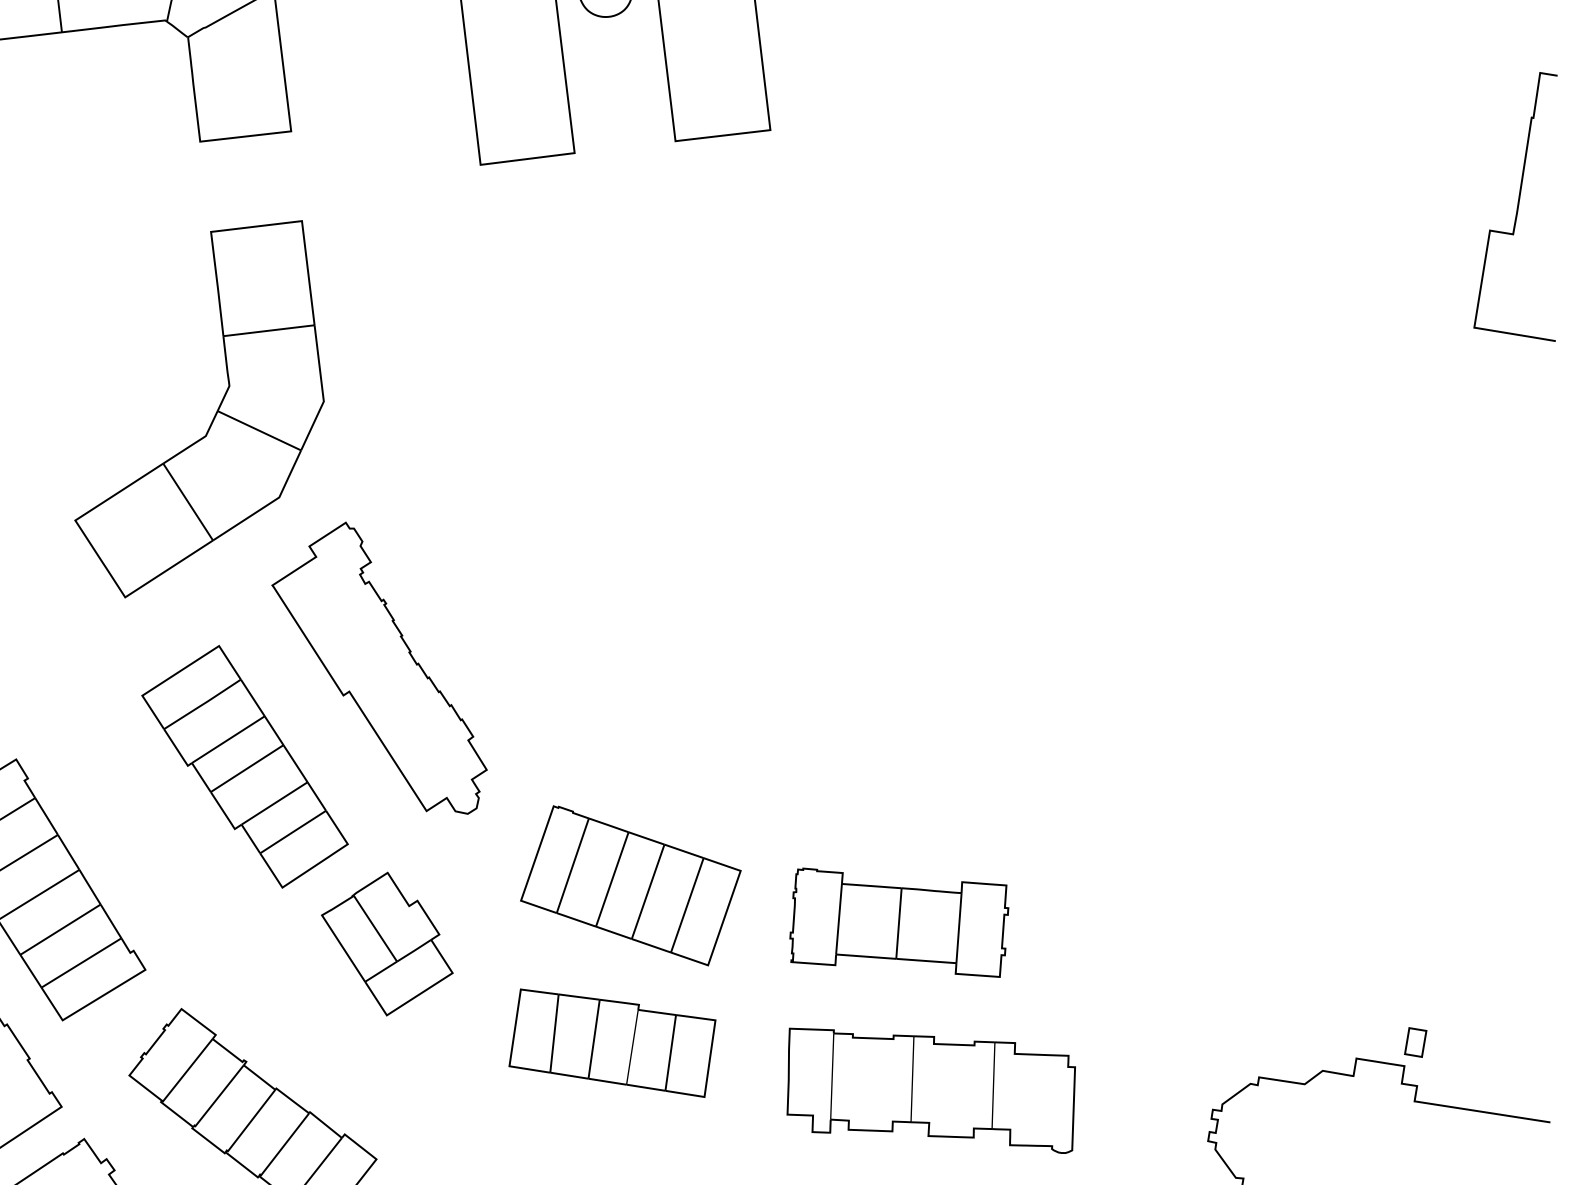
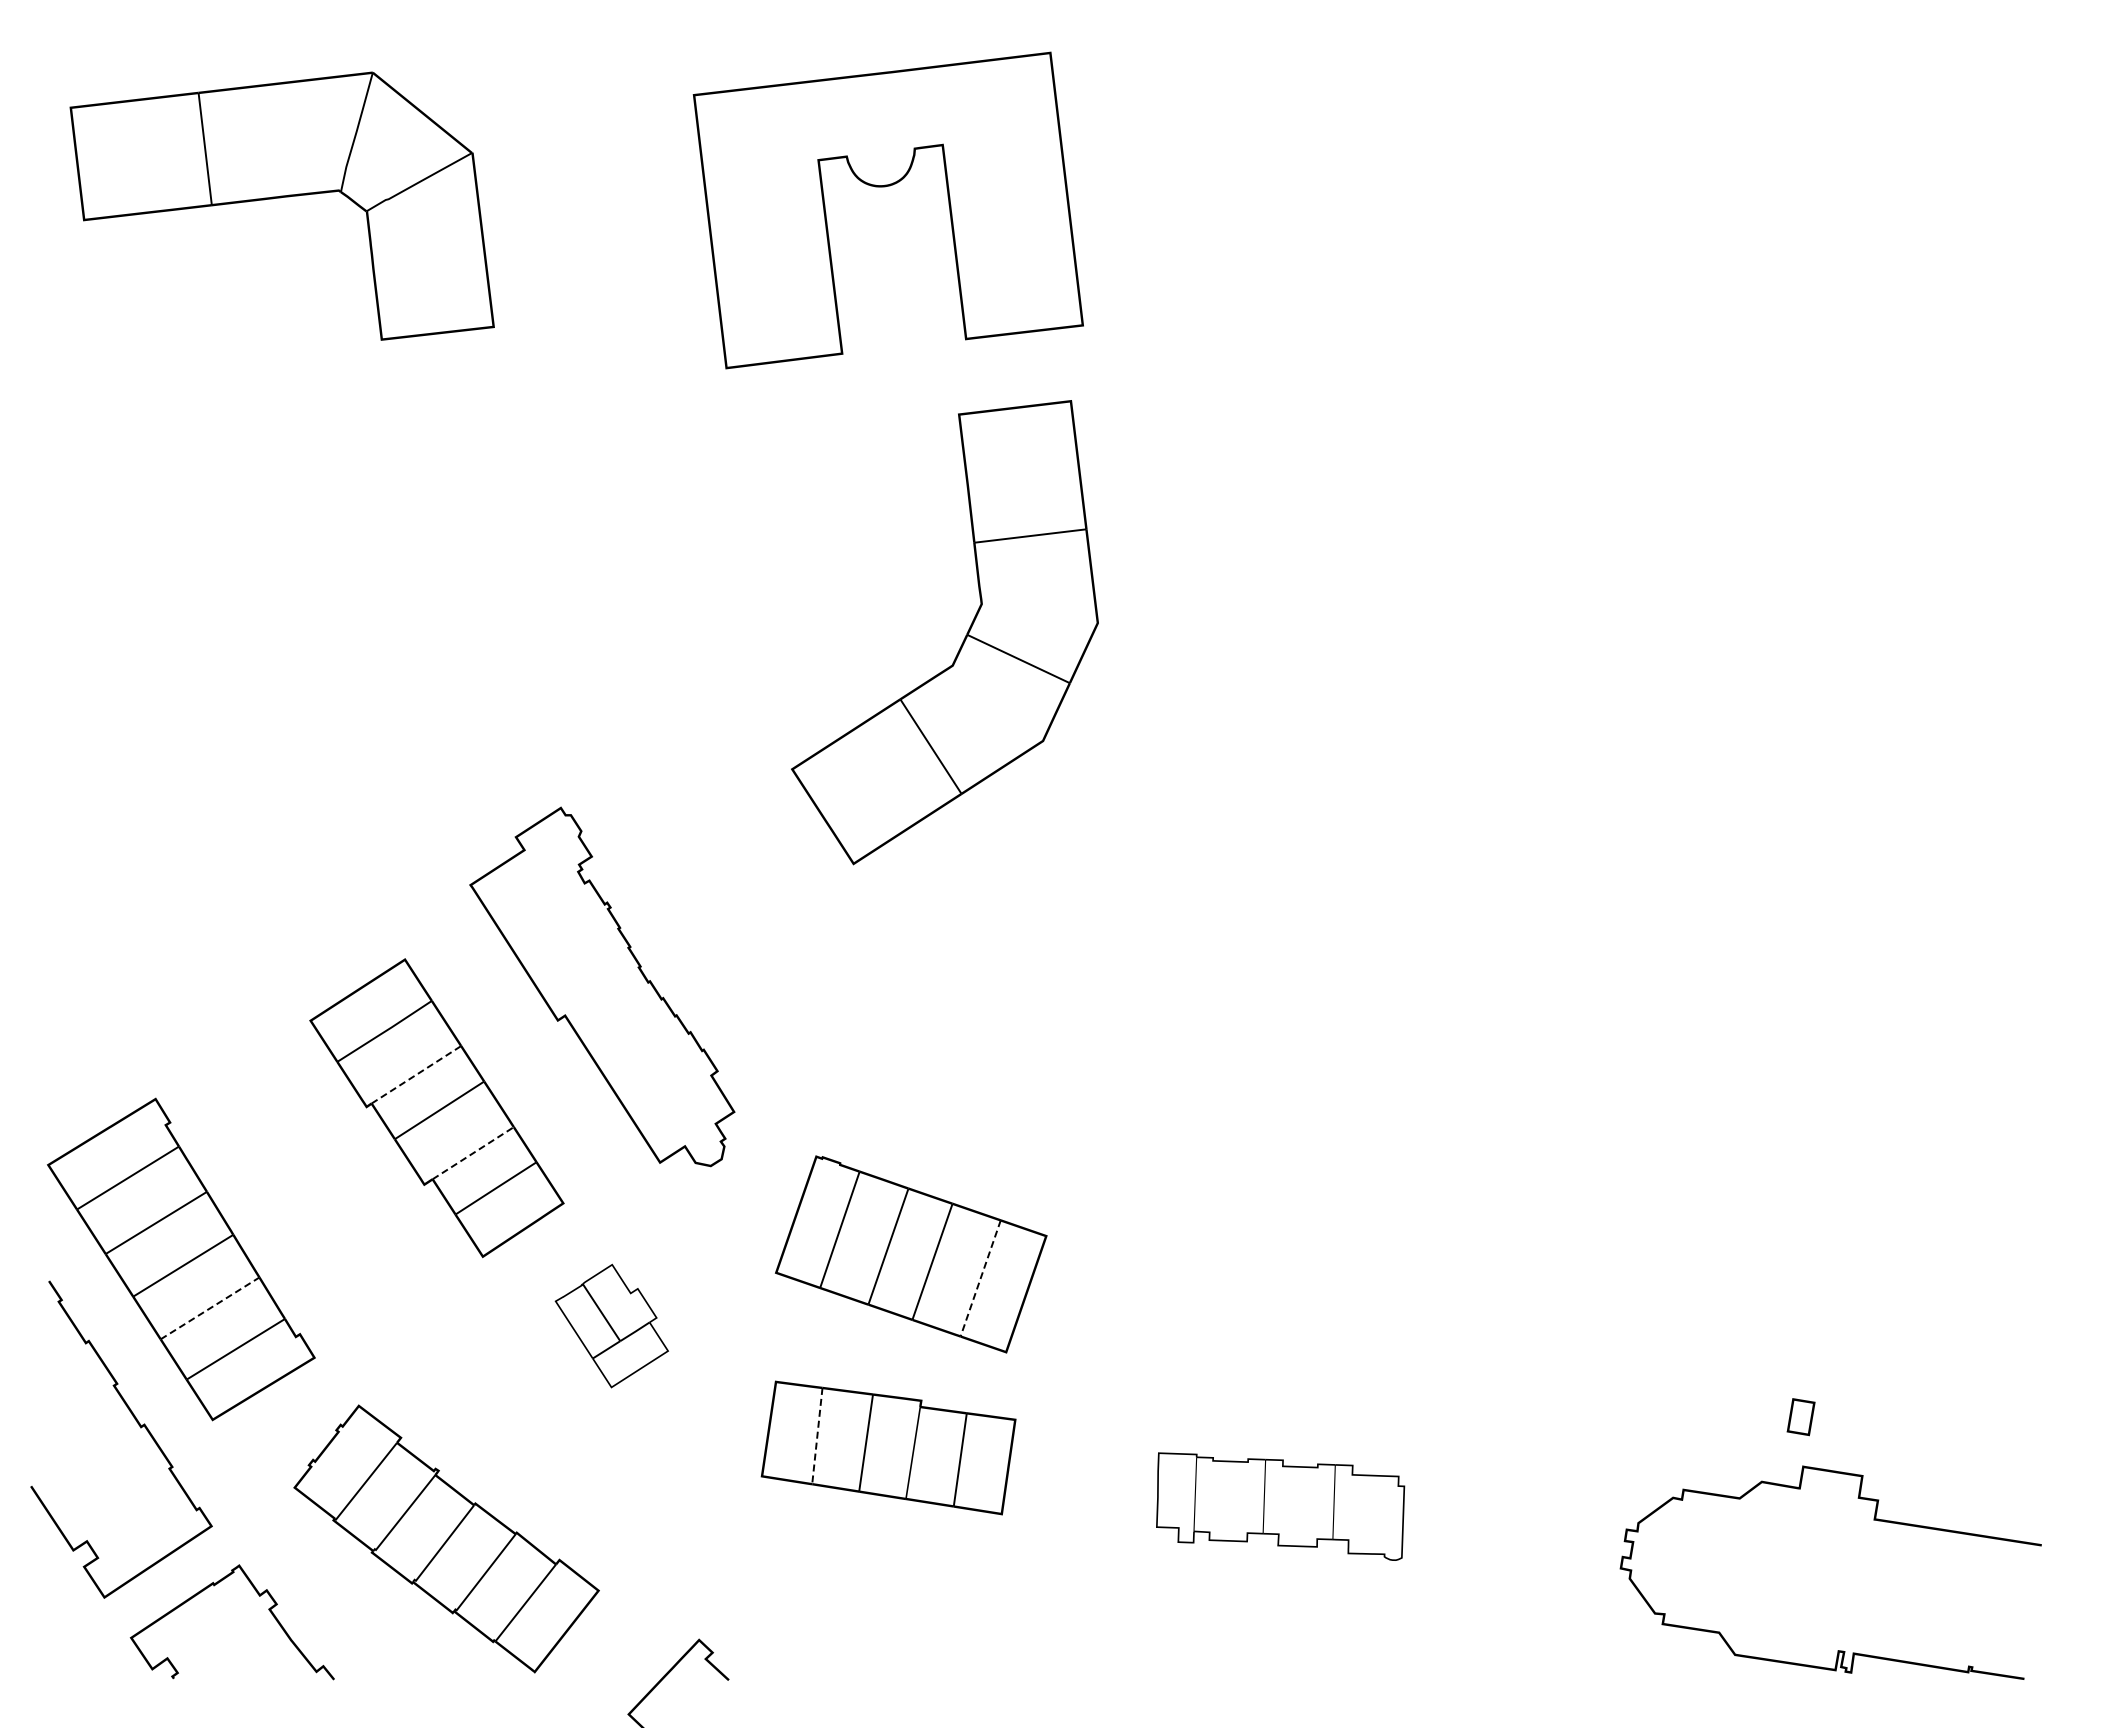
curve: (1516, 206) -> (2000, 419), removed
part: (213, 416) -> (962, 641), moved
line: (228, 739) -> (416, 1074), solid -> dashed
line: (274, 802) -> (473, 1152), solid -> dashed
line: (687, 905) -> (980, 1278), solid -> dashed
part: (899, 922) -> (1241, 1299), removed
line: (60, 929) -> (210, 1308), solid -> dashed
part: (387, 943) -> (611, 1325), size x0.7
line: (554, 1033) -> (817, 1436), solid -> dashed
part: (1415, 1042) -> (1800, 1417), moved
part: (931, 1090) -> (1280, 1506), size x0.7

